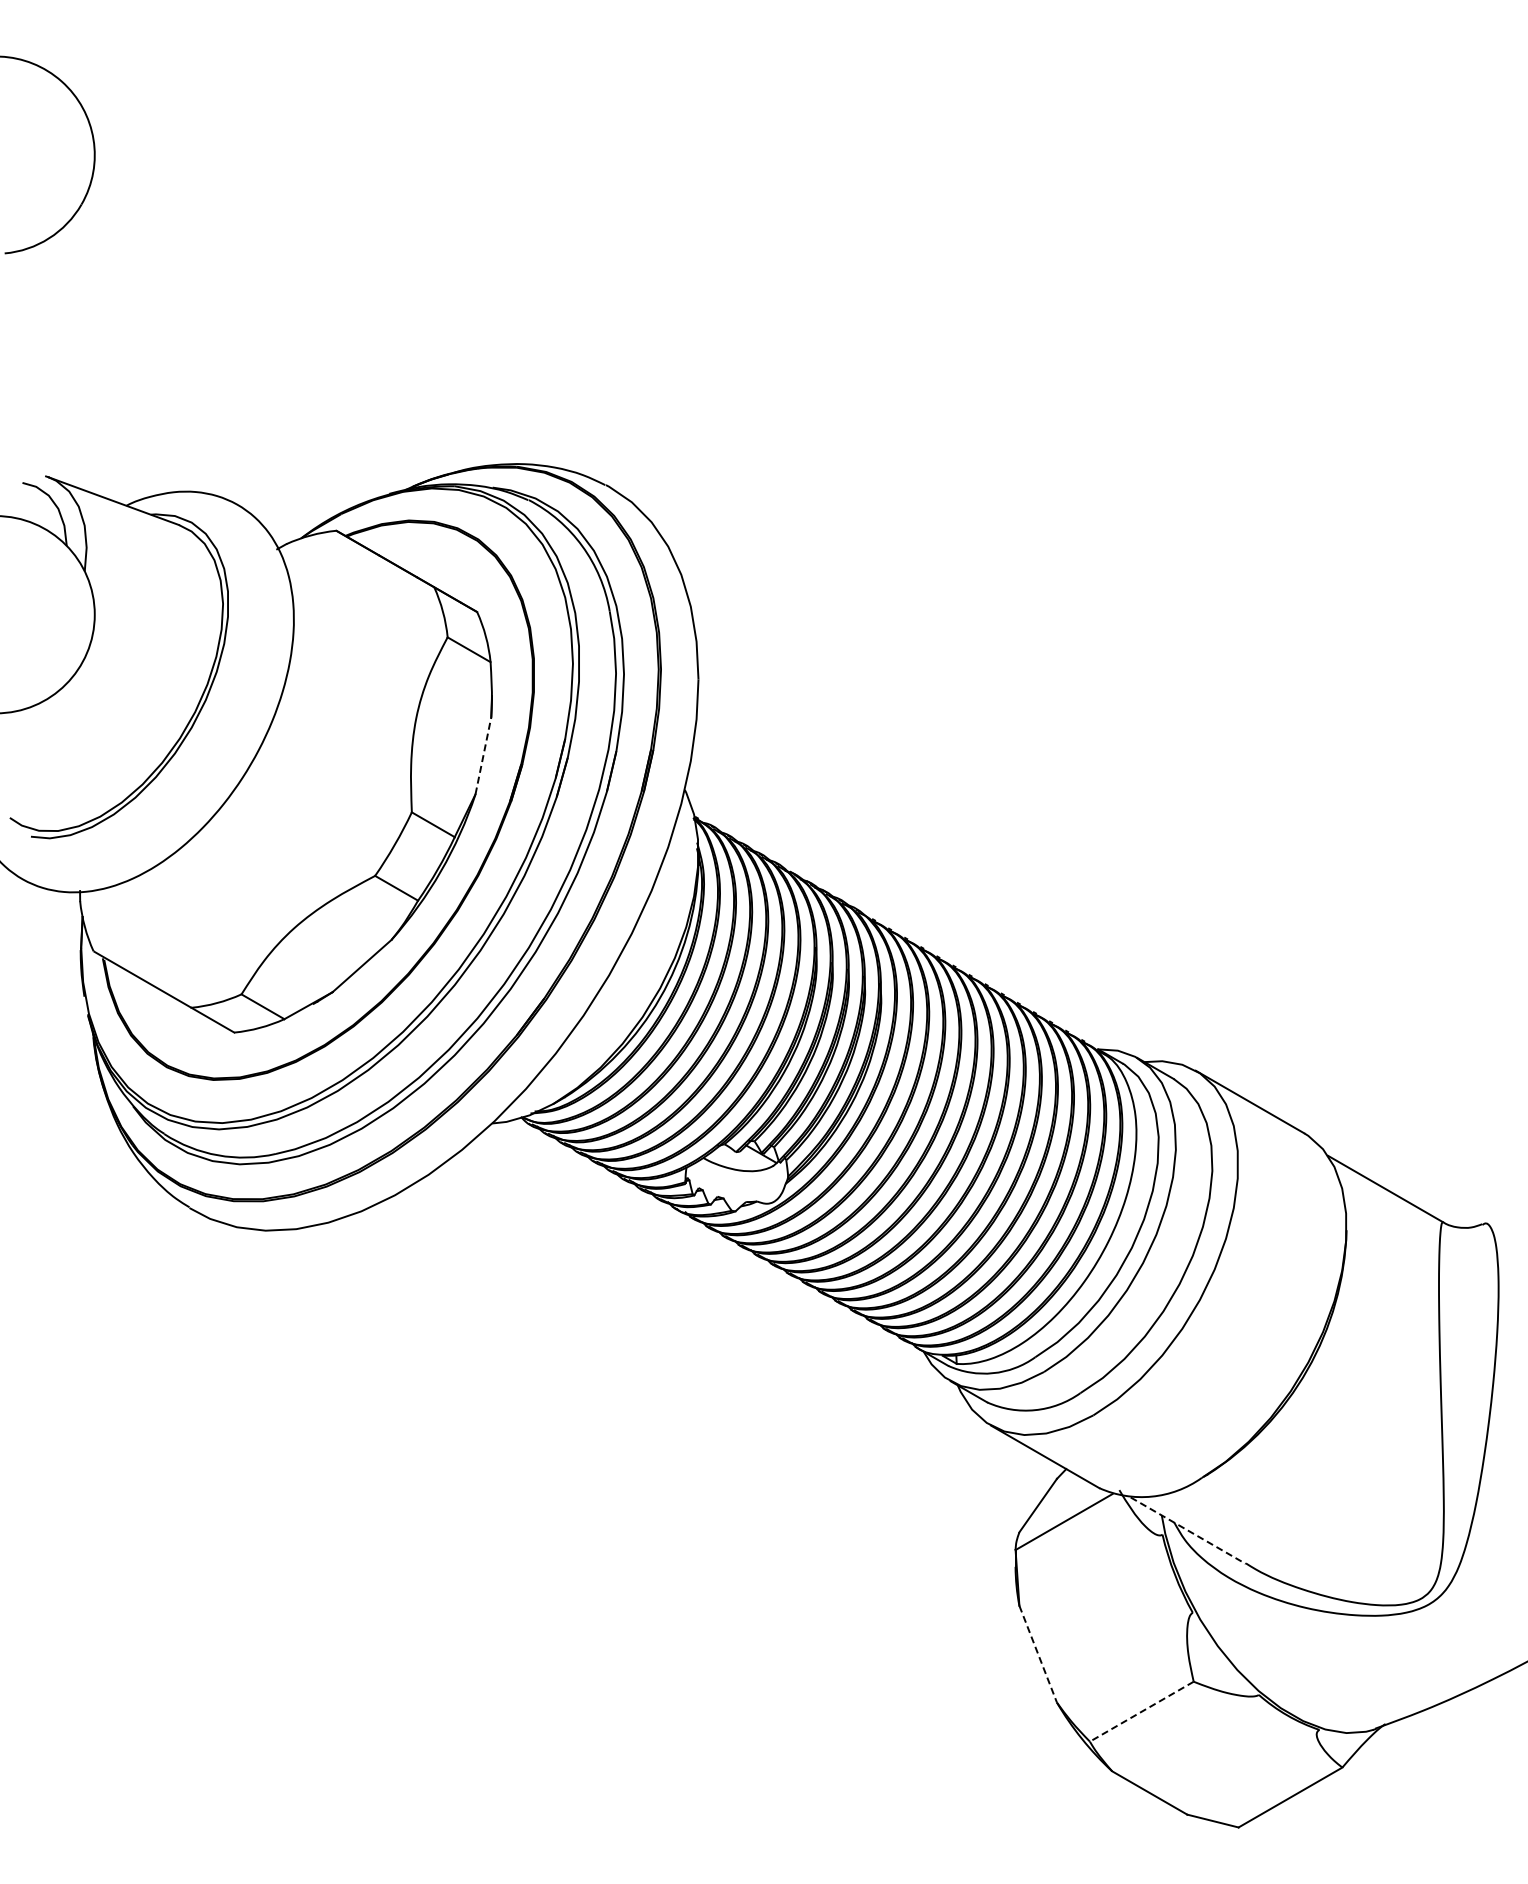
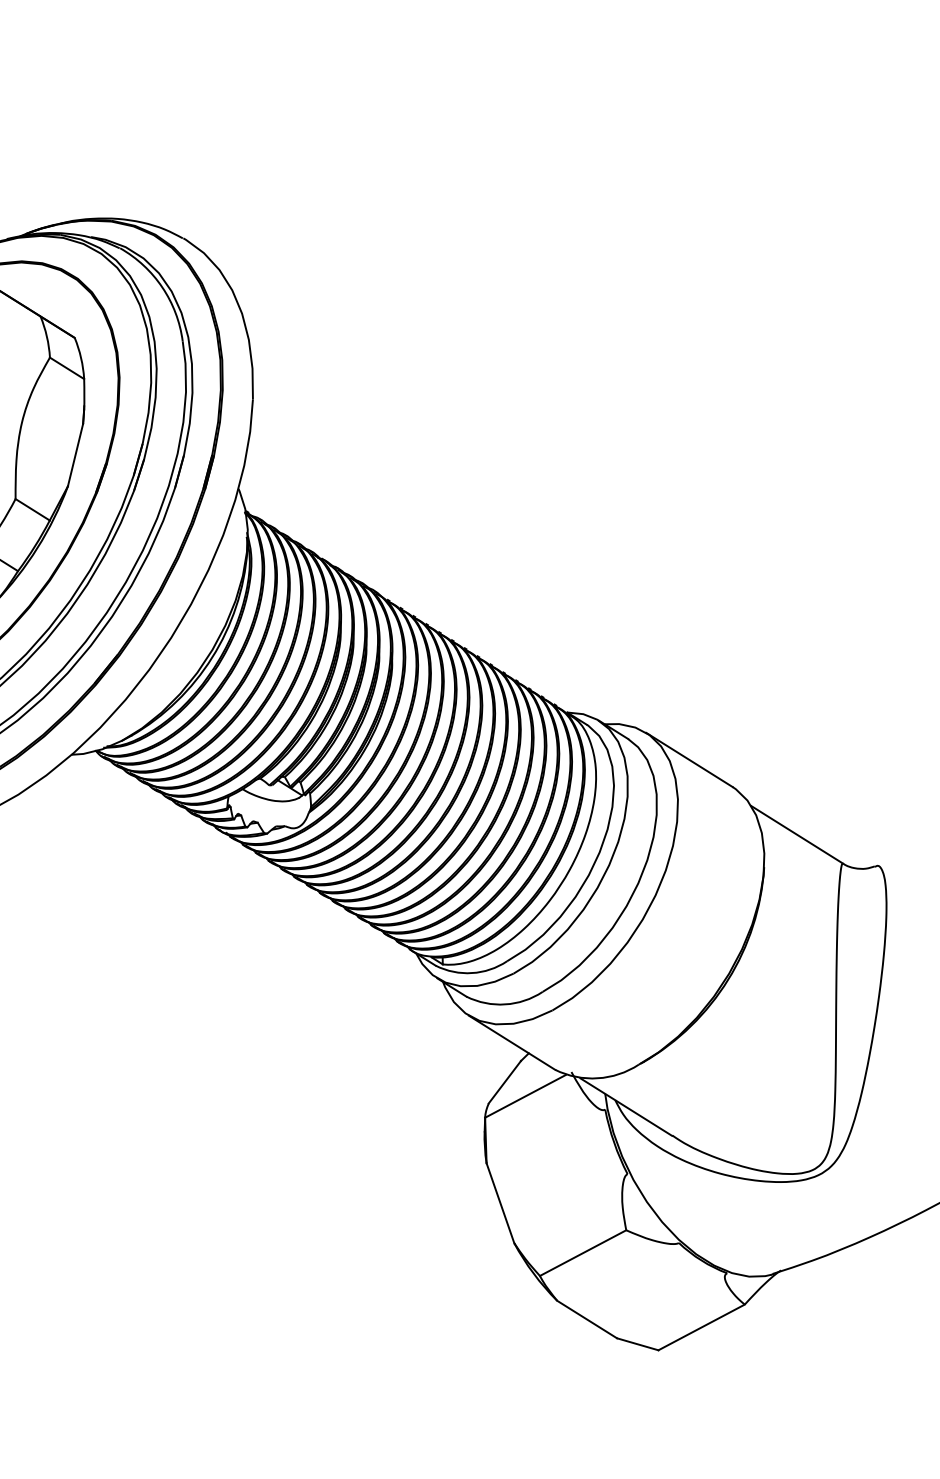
line: (483, 755) -> (75, 454), dashed -> solid
line: (1188, 1530) -> (626, 1106), dashed -> solid
line: (1038, 1654) -> (500, 1203), dashed -> solid
line: (1141, 1711) -> (582, 1252), dashed -> solid

